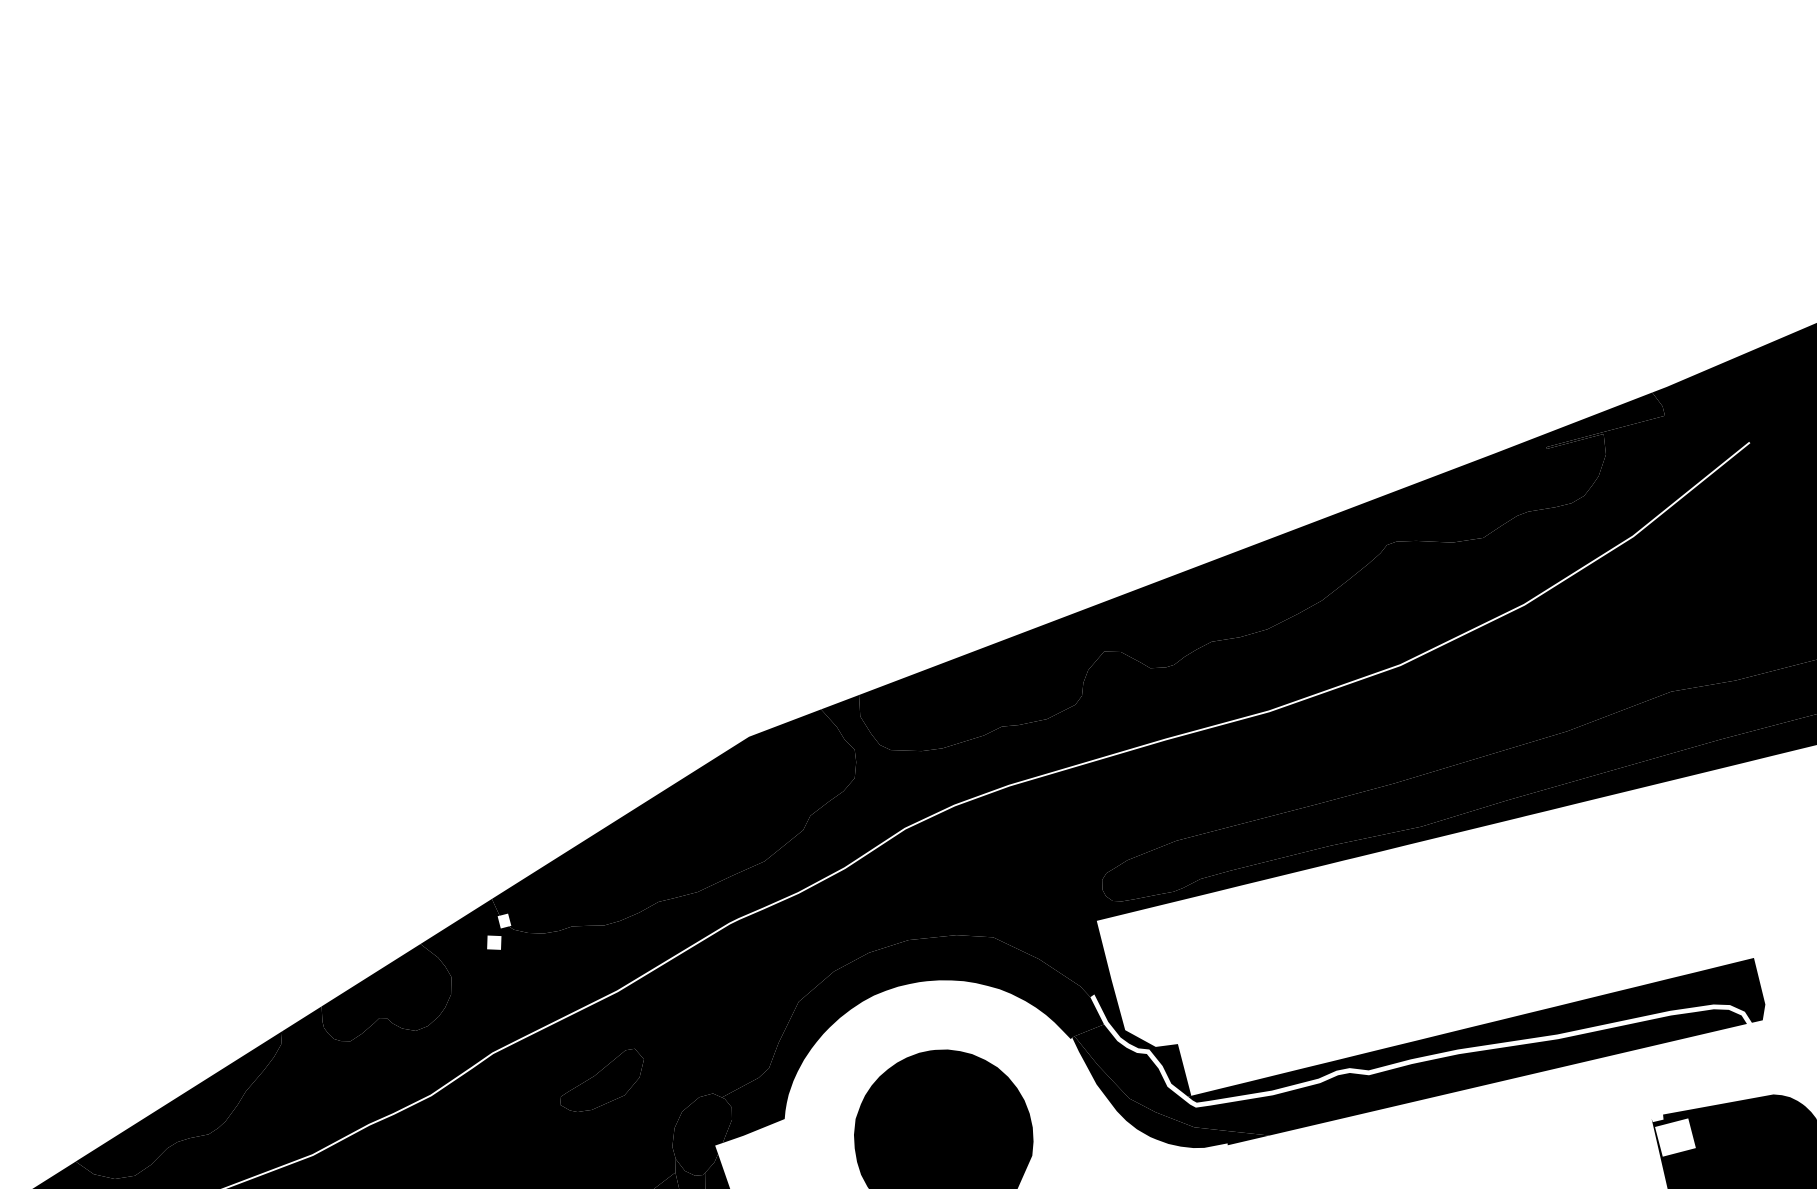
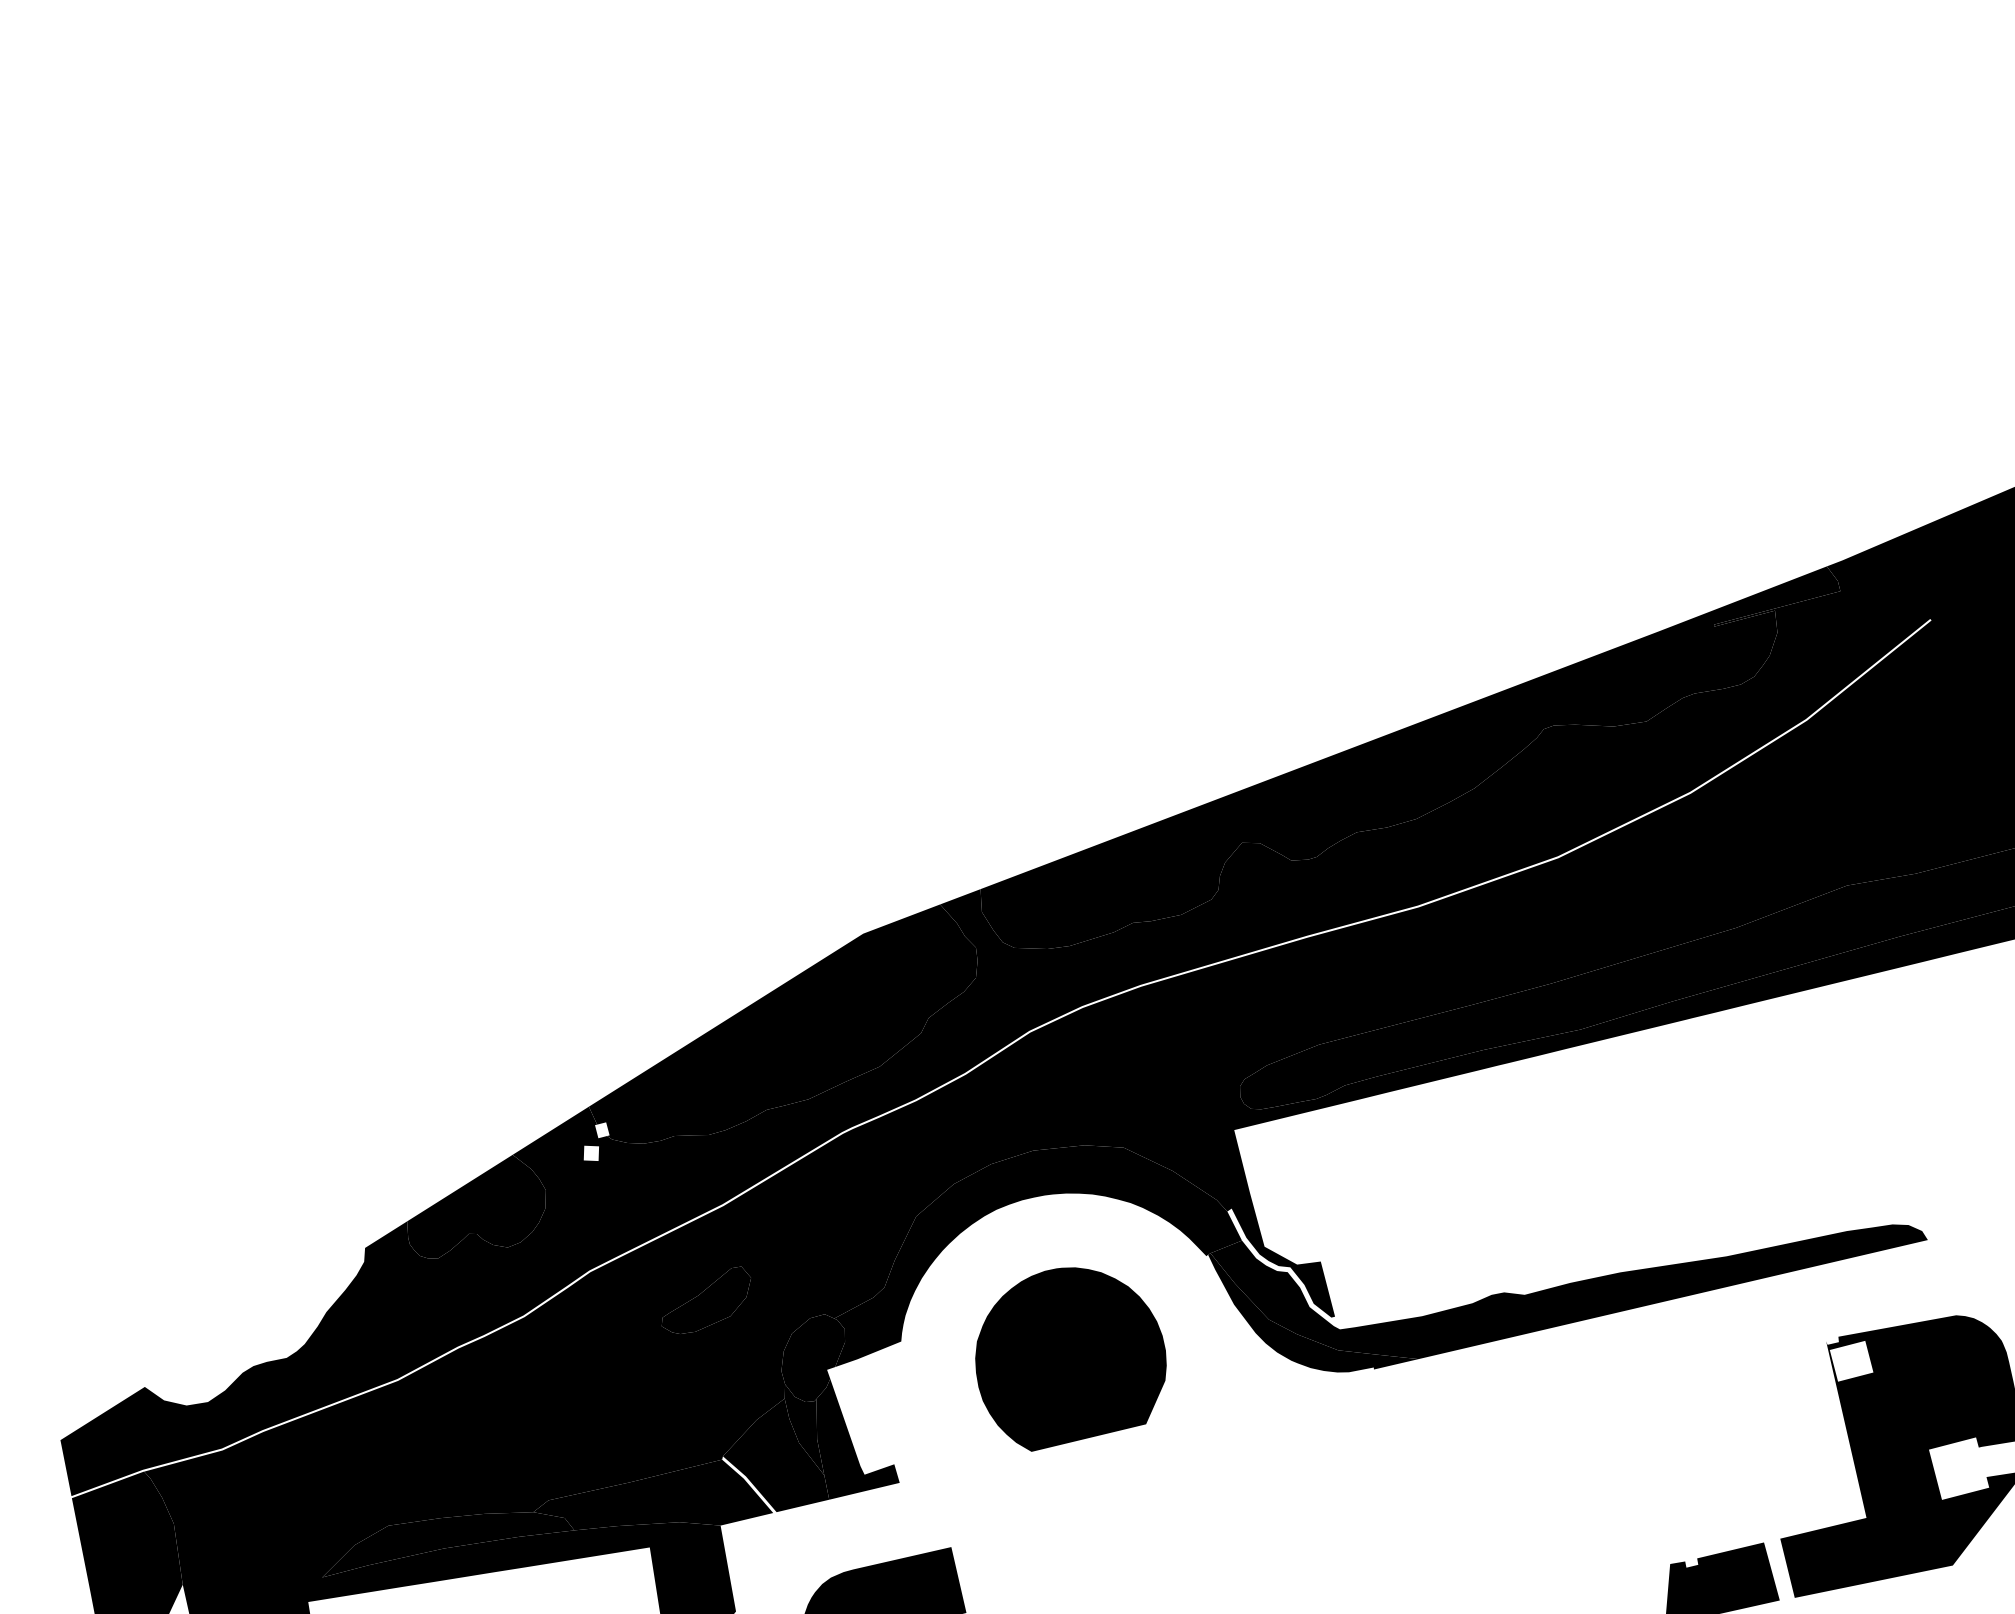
fill: (1476, 1029) -> (1639, 1246), removed
fill: (178, 1104) -> (254, 1326), removed

